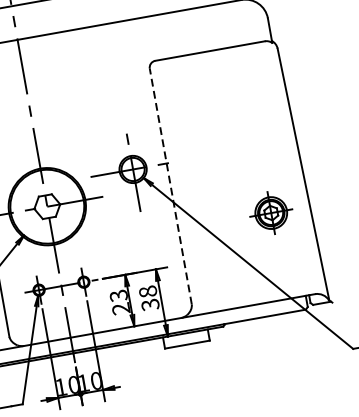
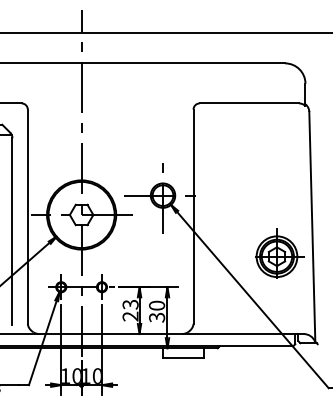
line: (170, 186) -> (193, 216), dashed -> solid
part: (272, 210) -> (279, 253), size x1.43
text: (147, 291) -> (156, 305), 38 -> 30

